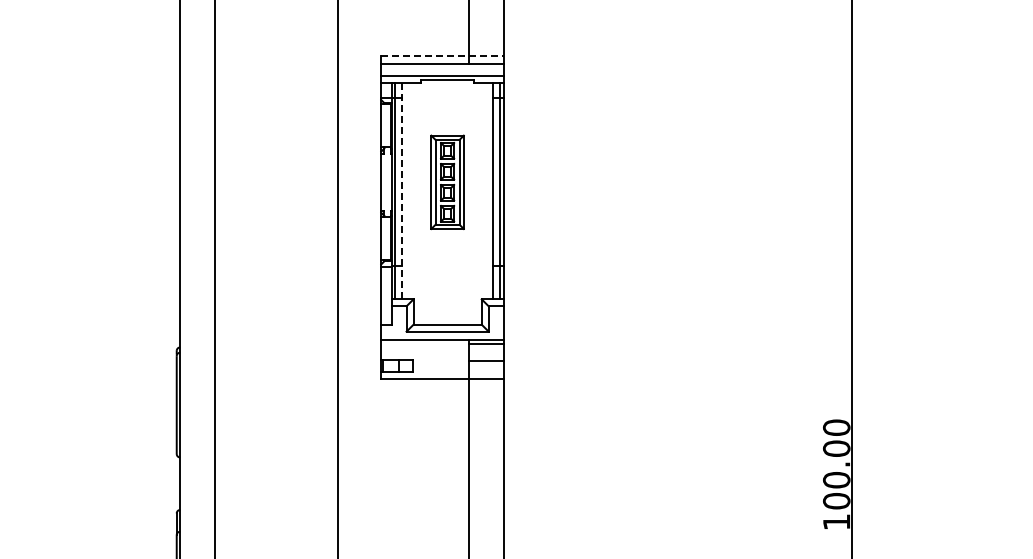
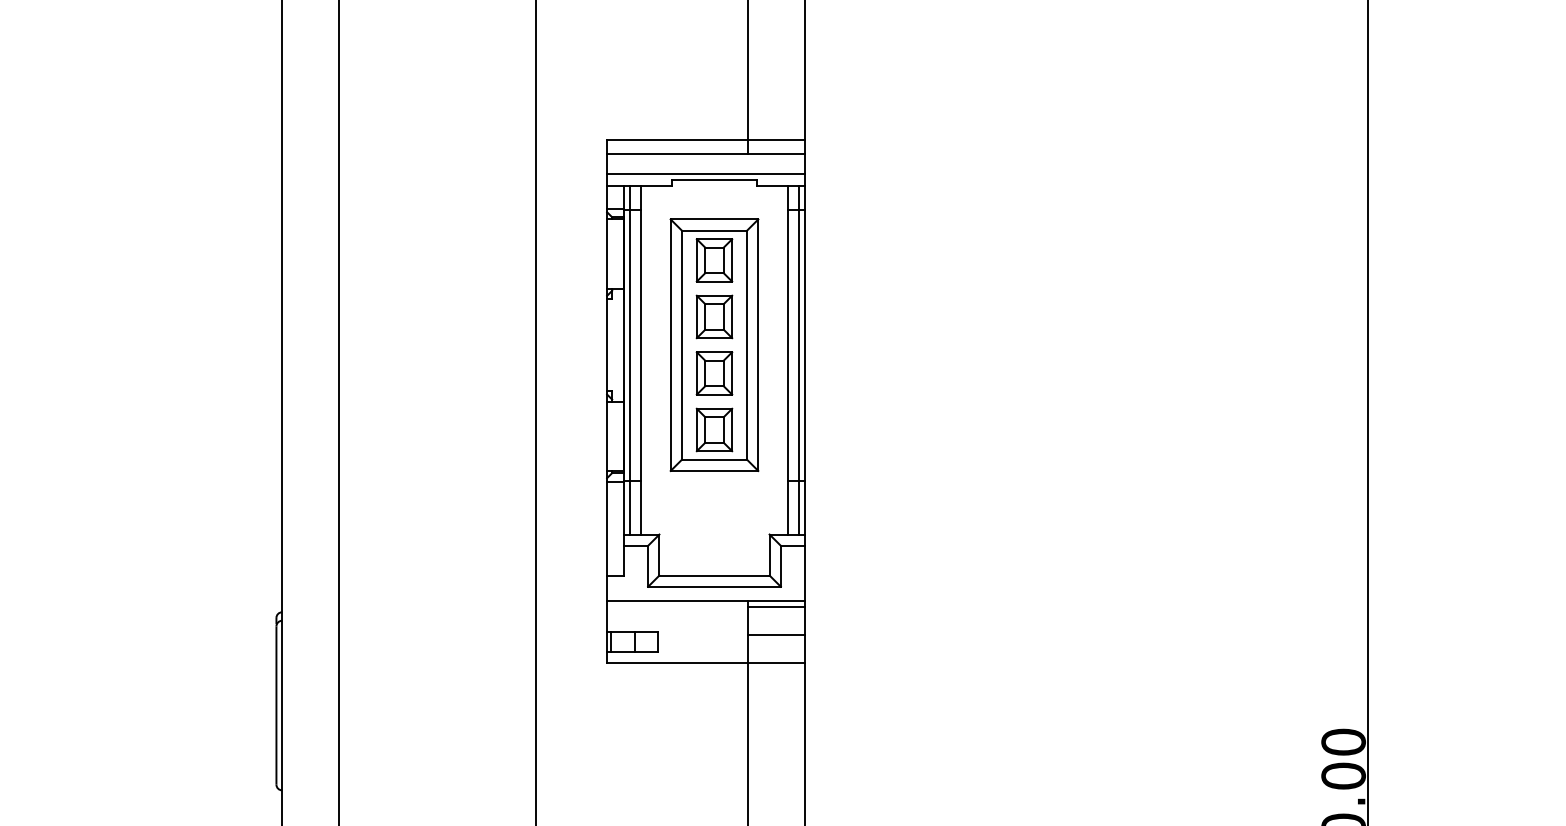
line: (442, 55) -> (706, 140), dashed -> solid
part: (447, 182) -> (714, 345), size x1.67
line: (402, 191) -> (641, 360), dashed -> solid

